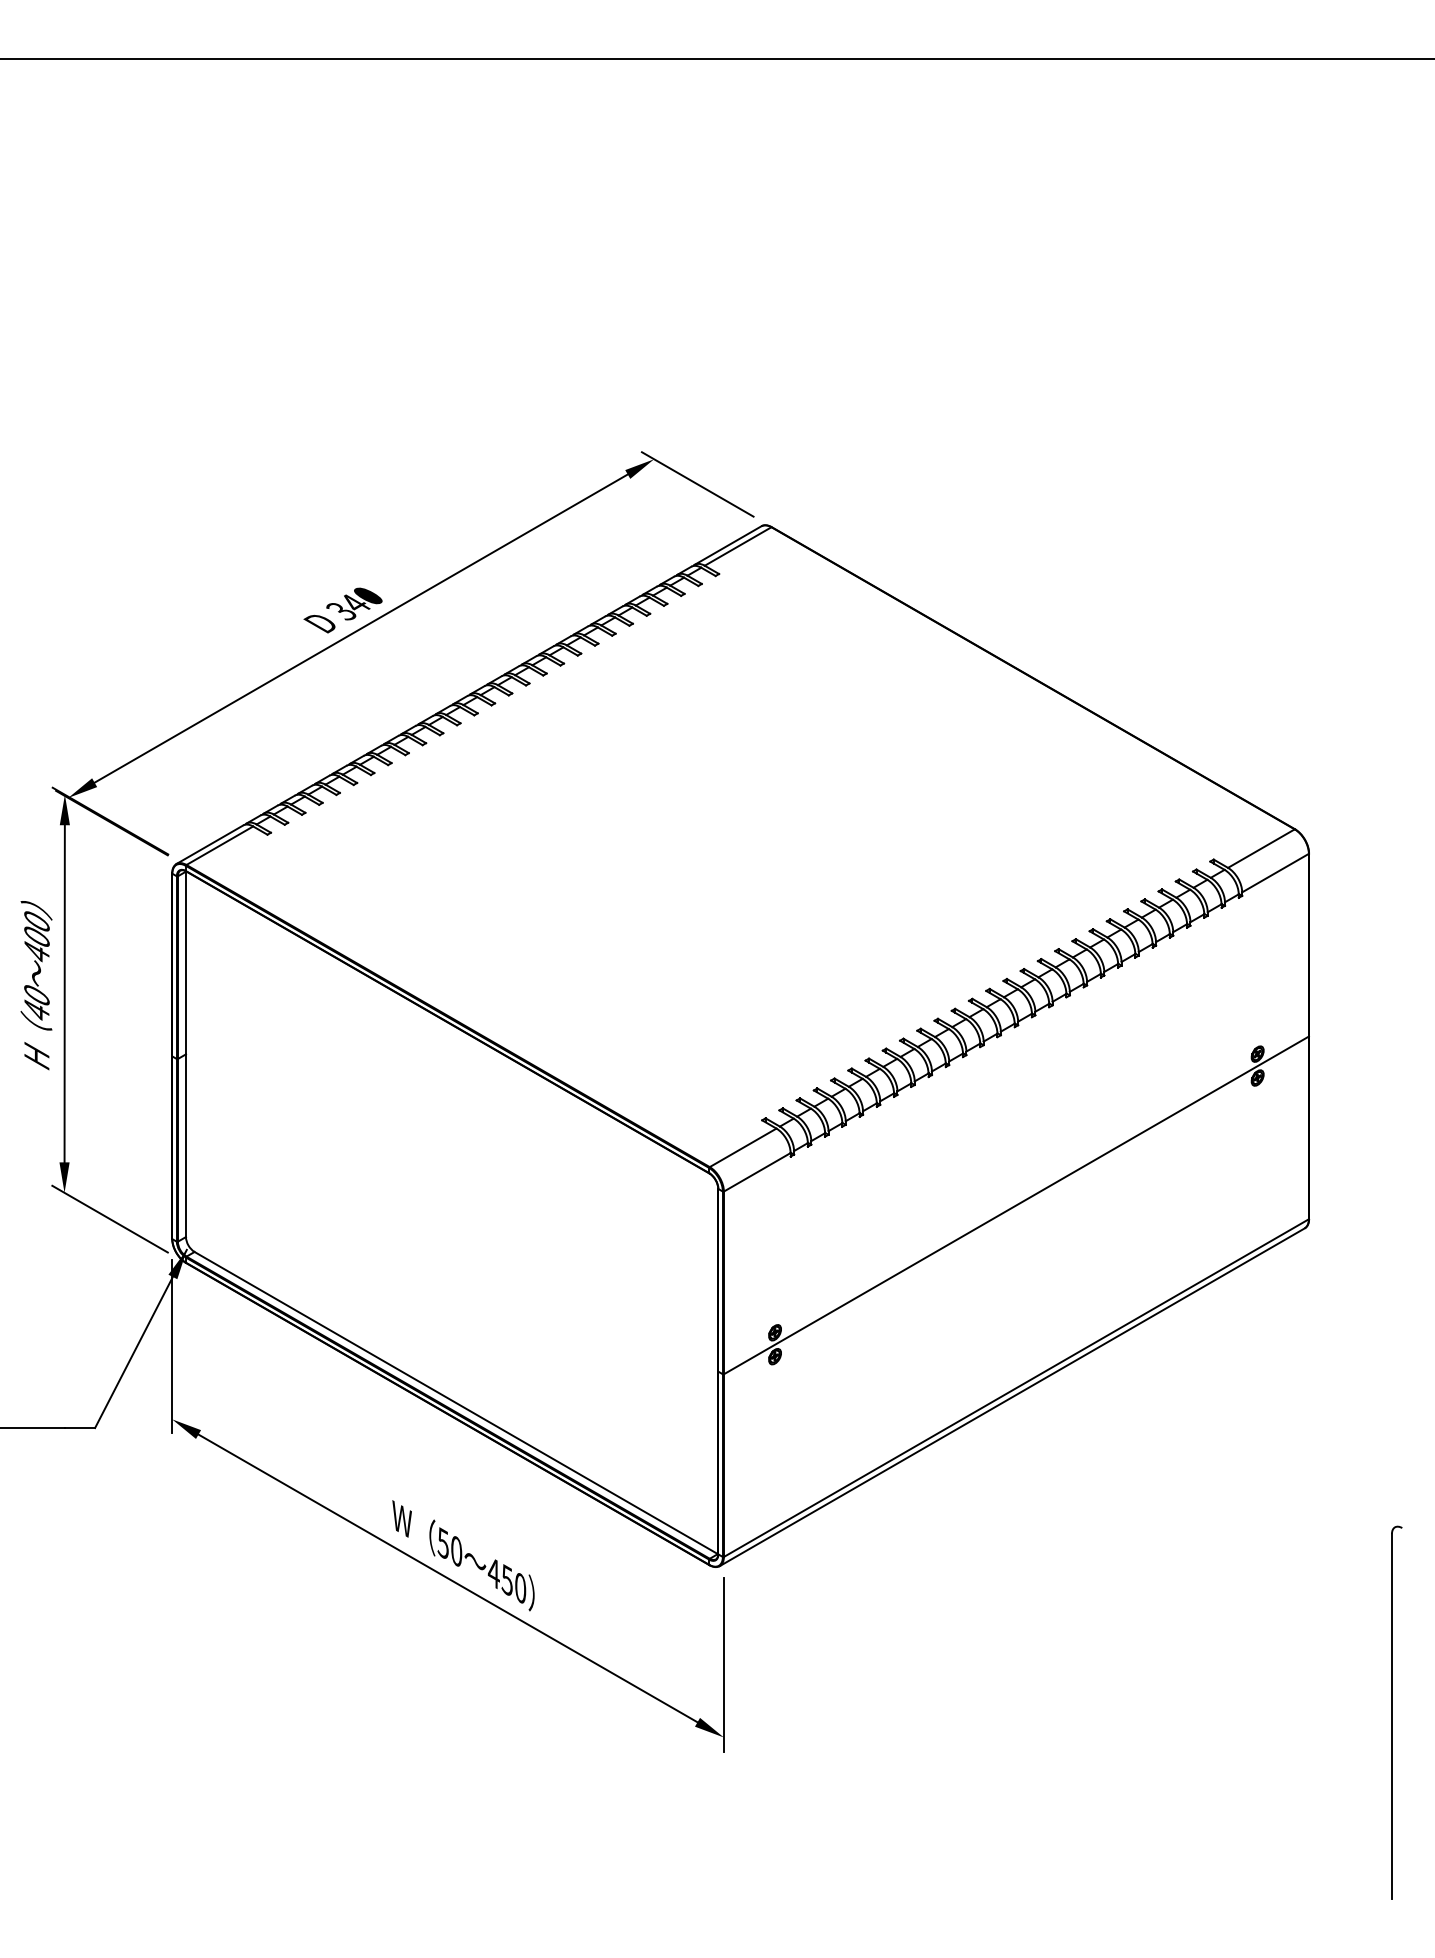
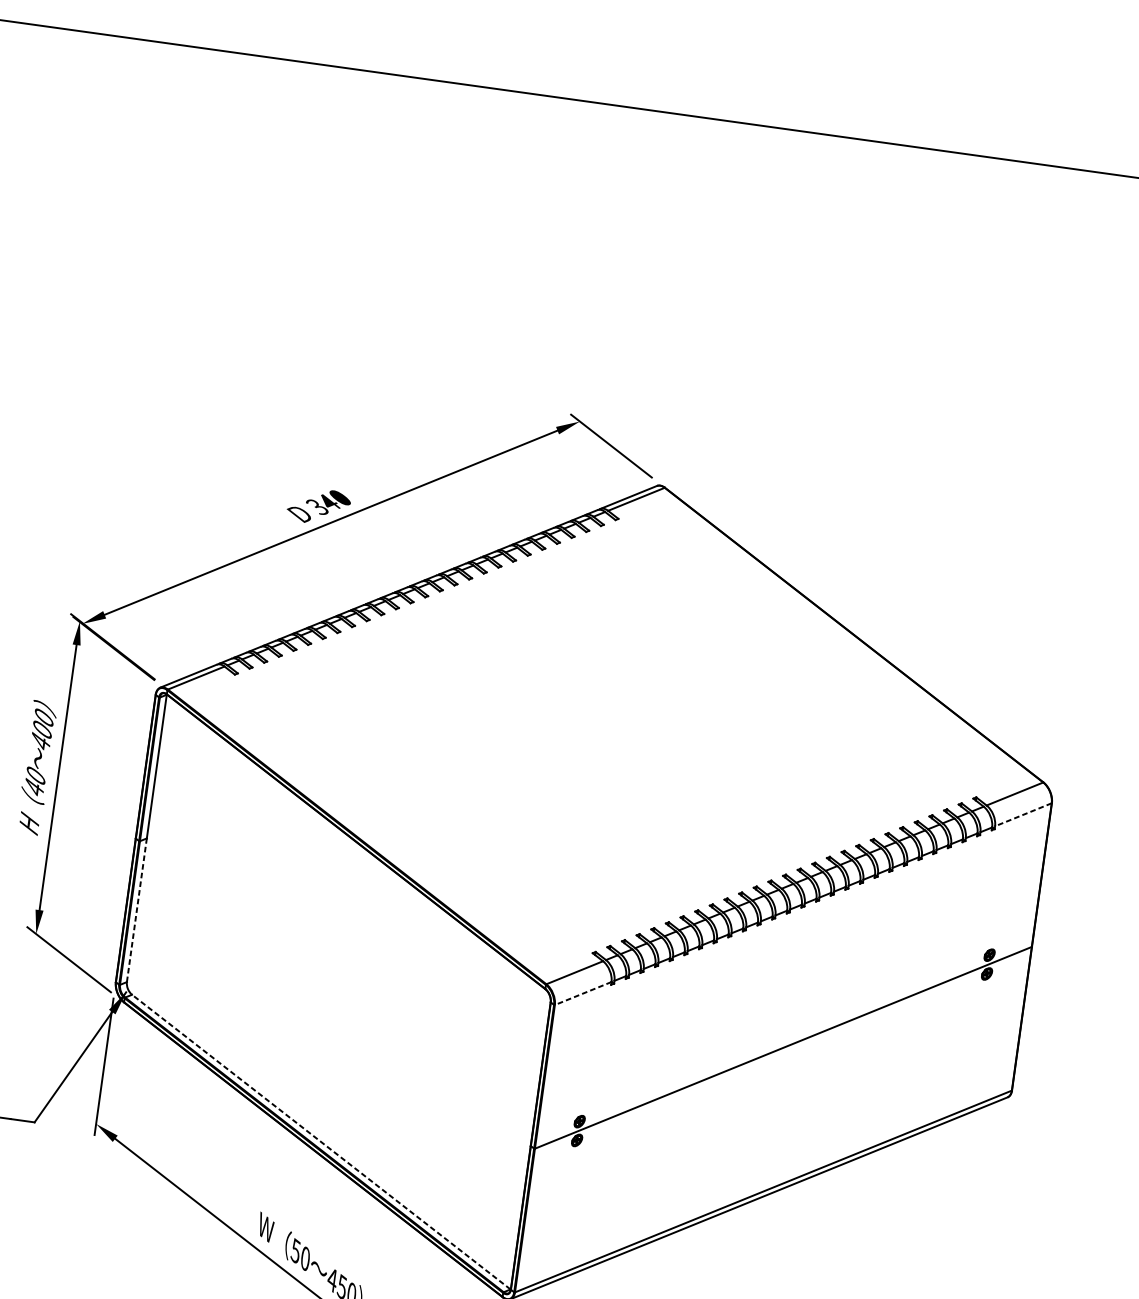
line: (1275, 873) -> (1023, 815), solid -> dashed
line: (185, 1145) -> (136, 910), solid -> dashed
line: (757, 1172) -> (583, 993), solid -> dashed
line: (455, 1402) -> (320, 1141), solid -> dashed

